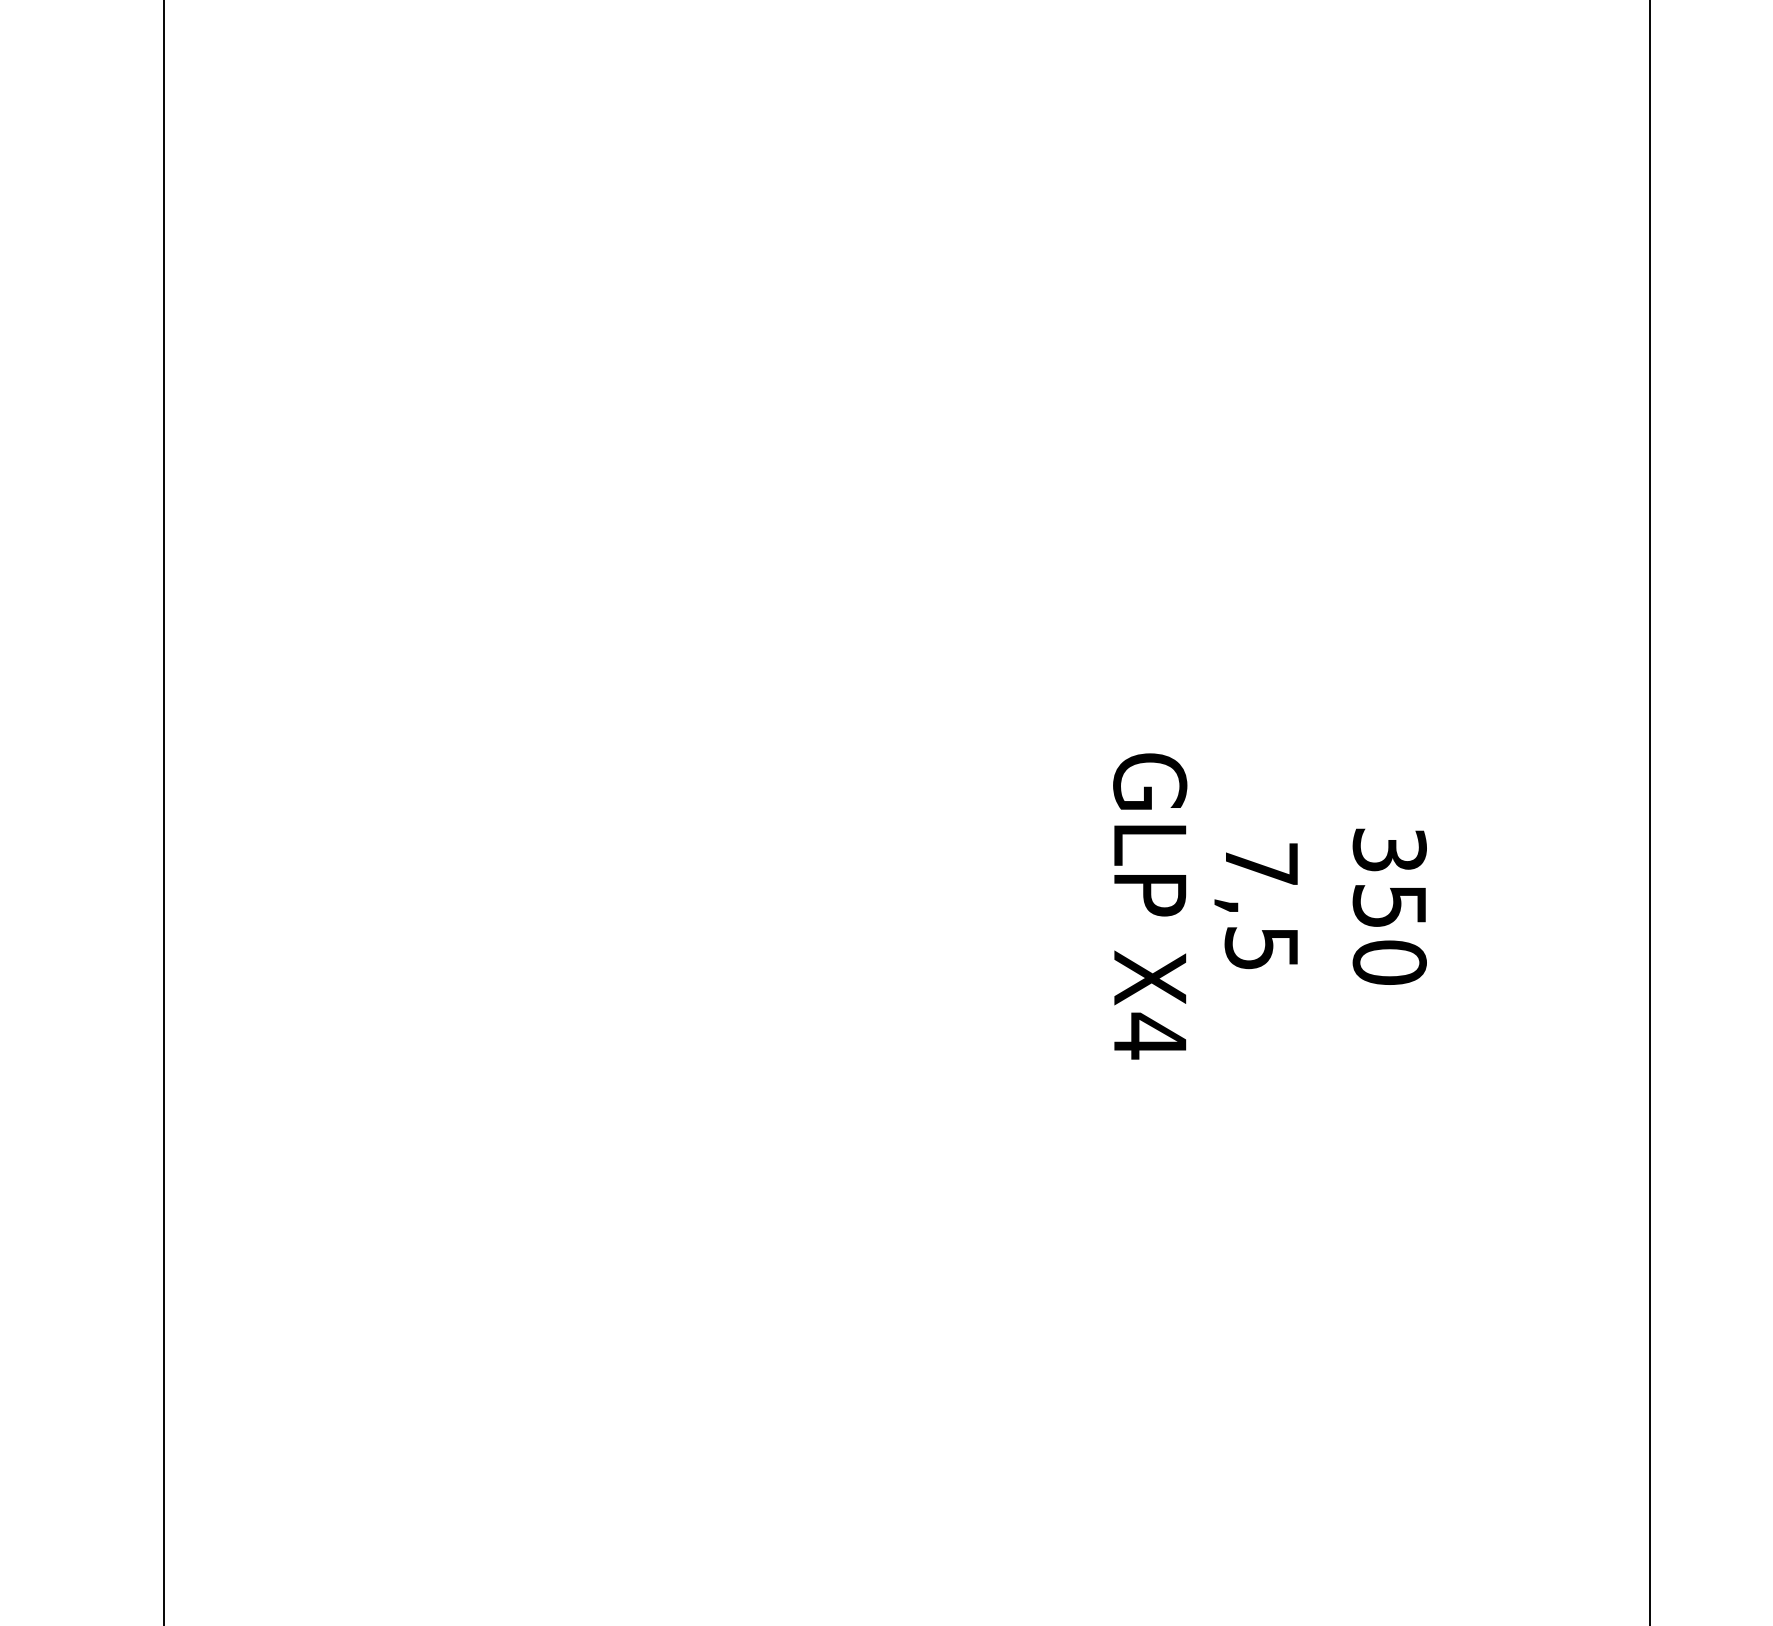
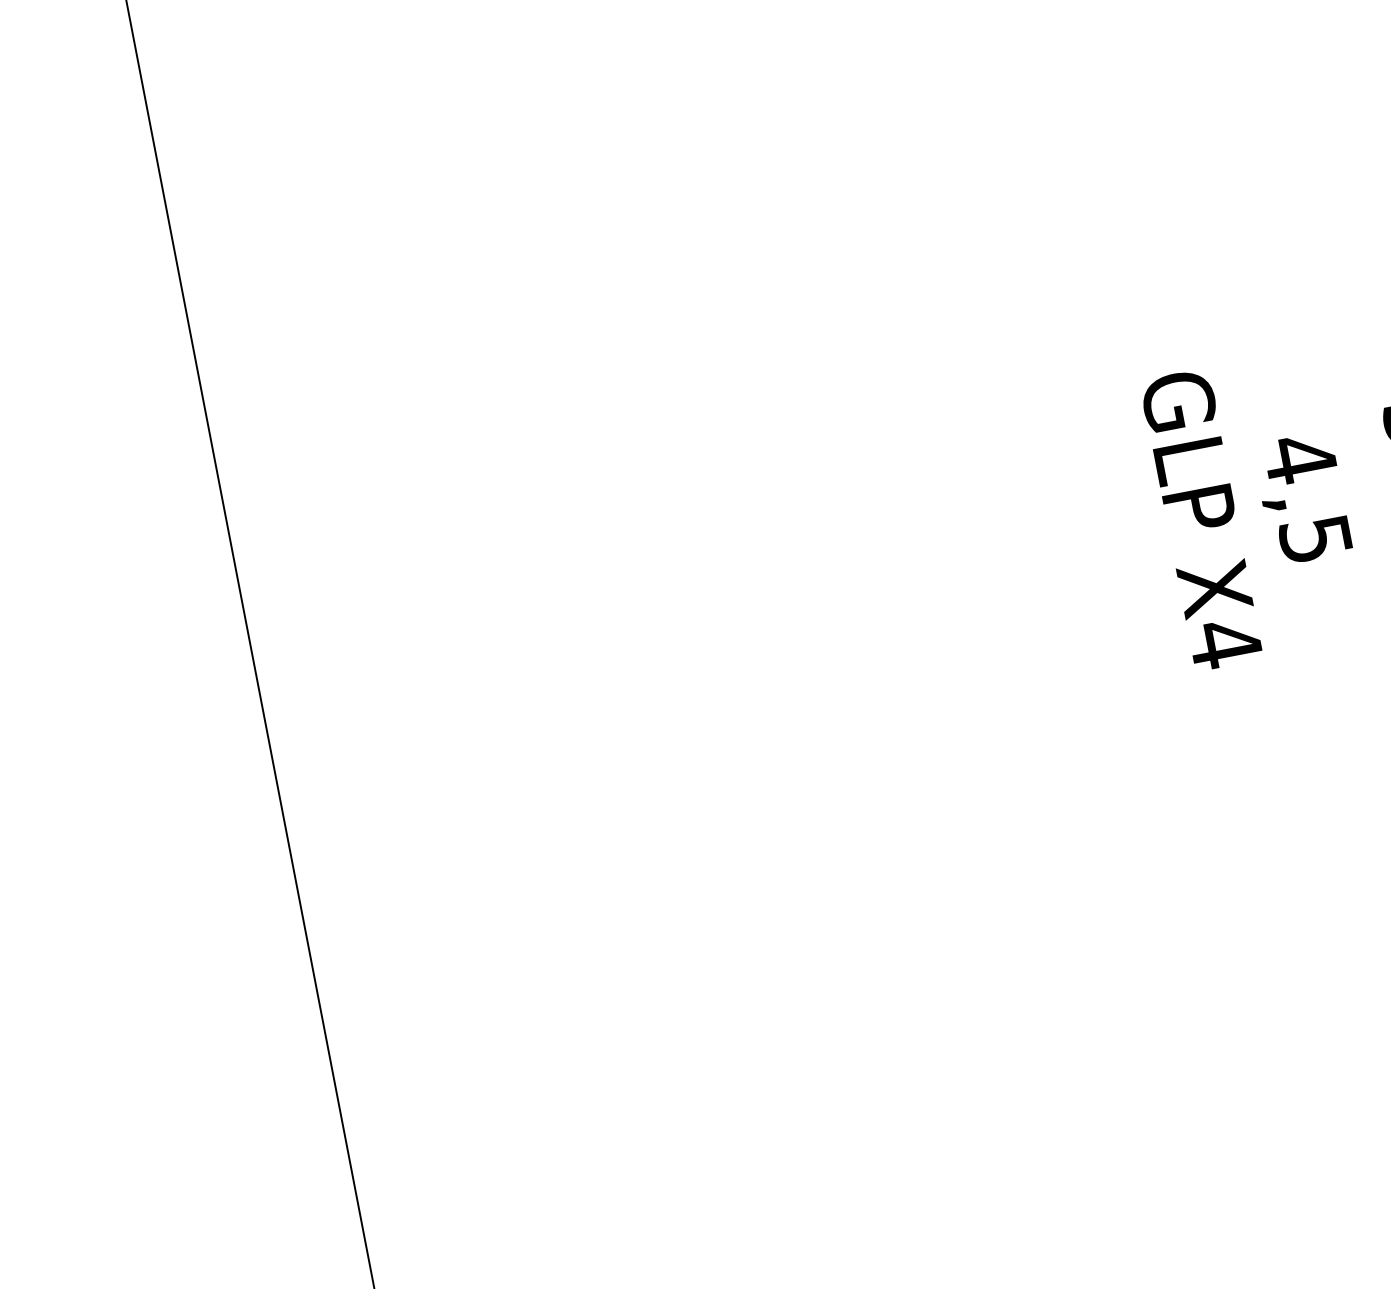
text: (1261, 863) -> (1300, 458), 7,5 -> 4,5

